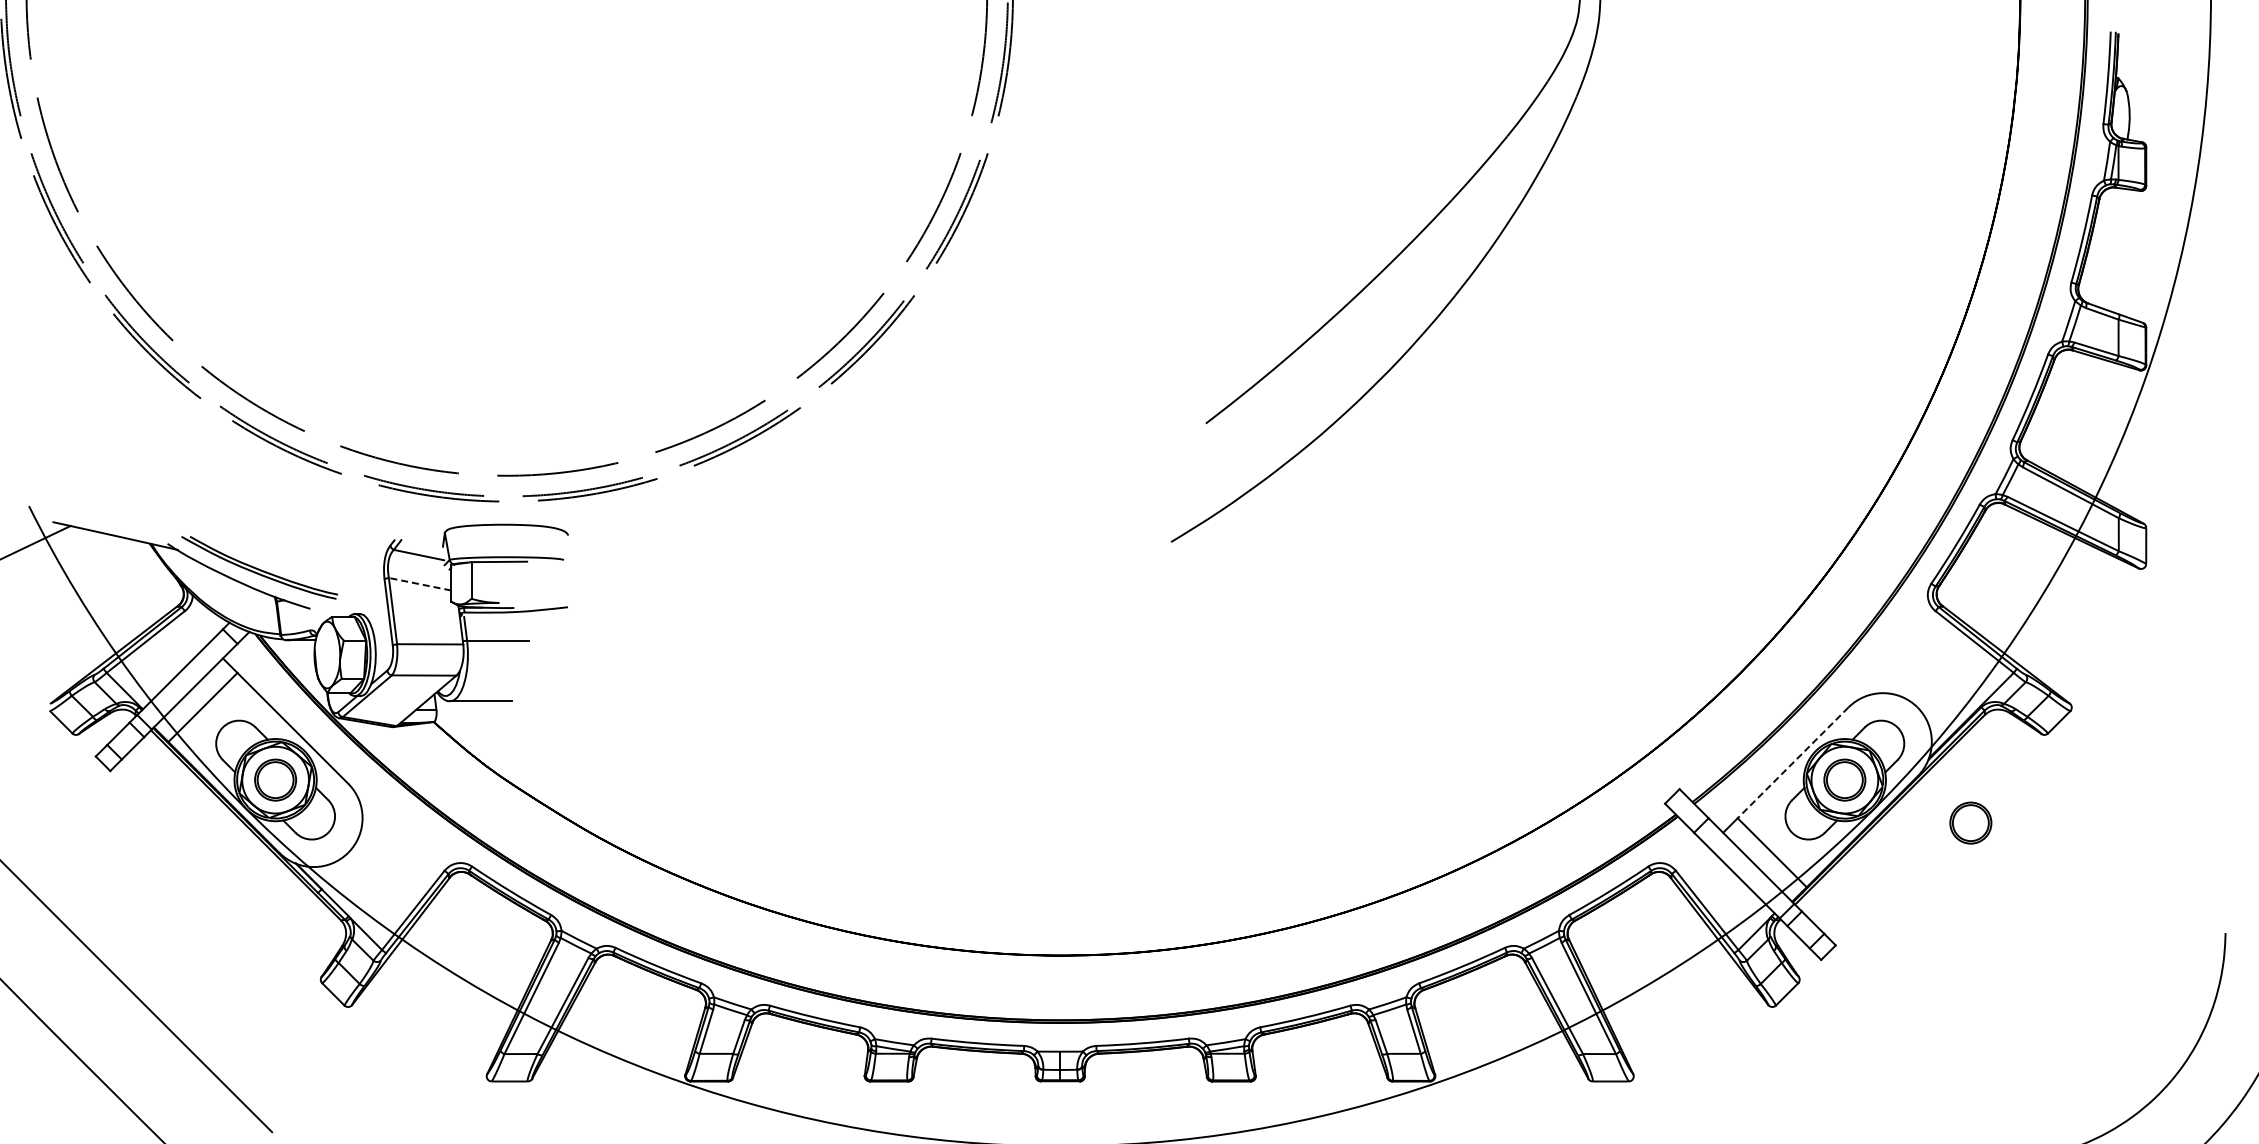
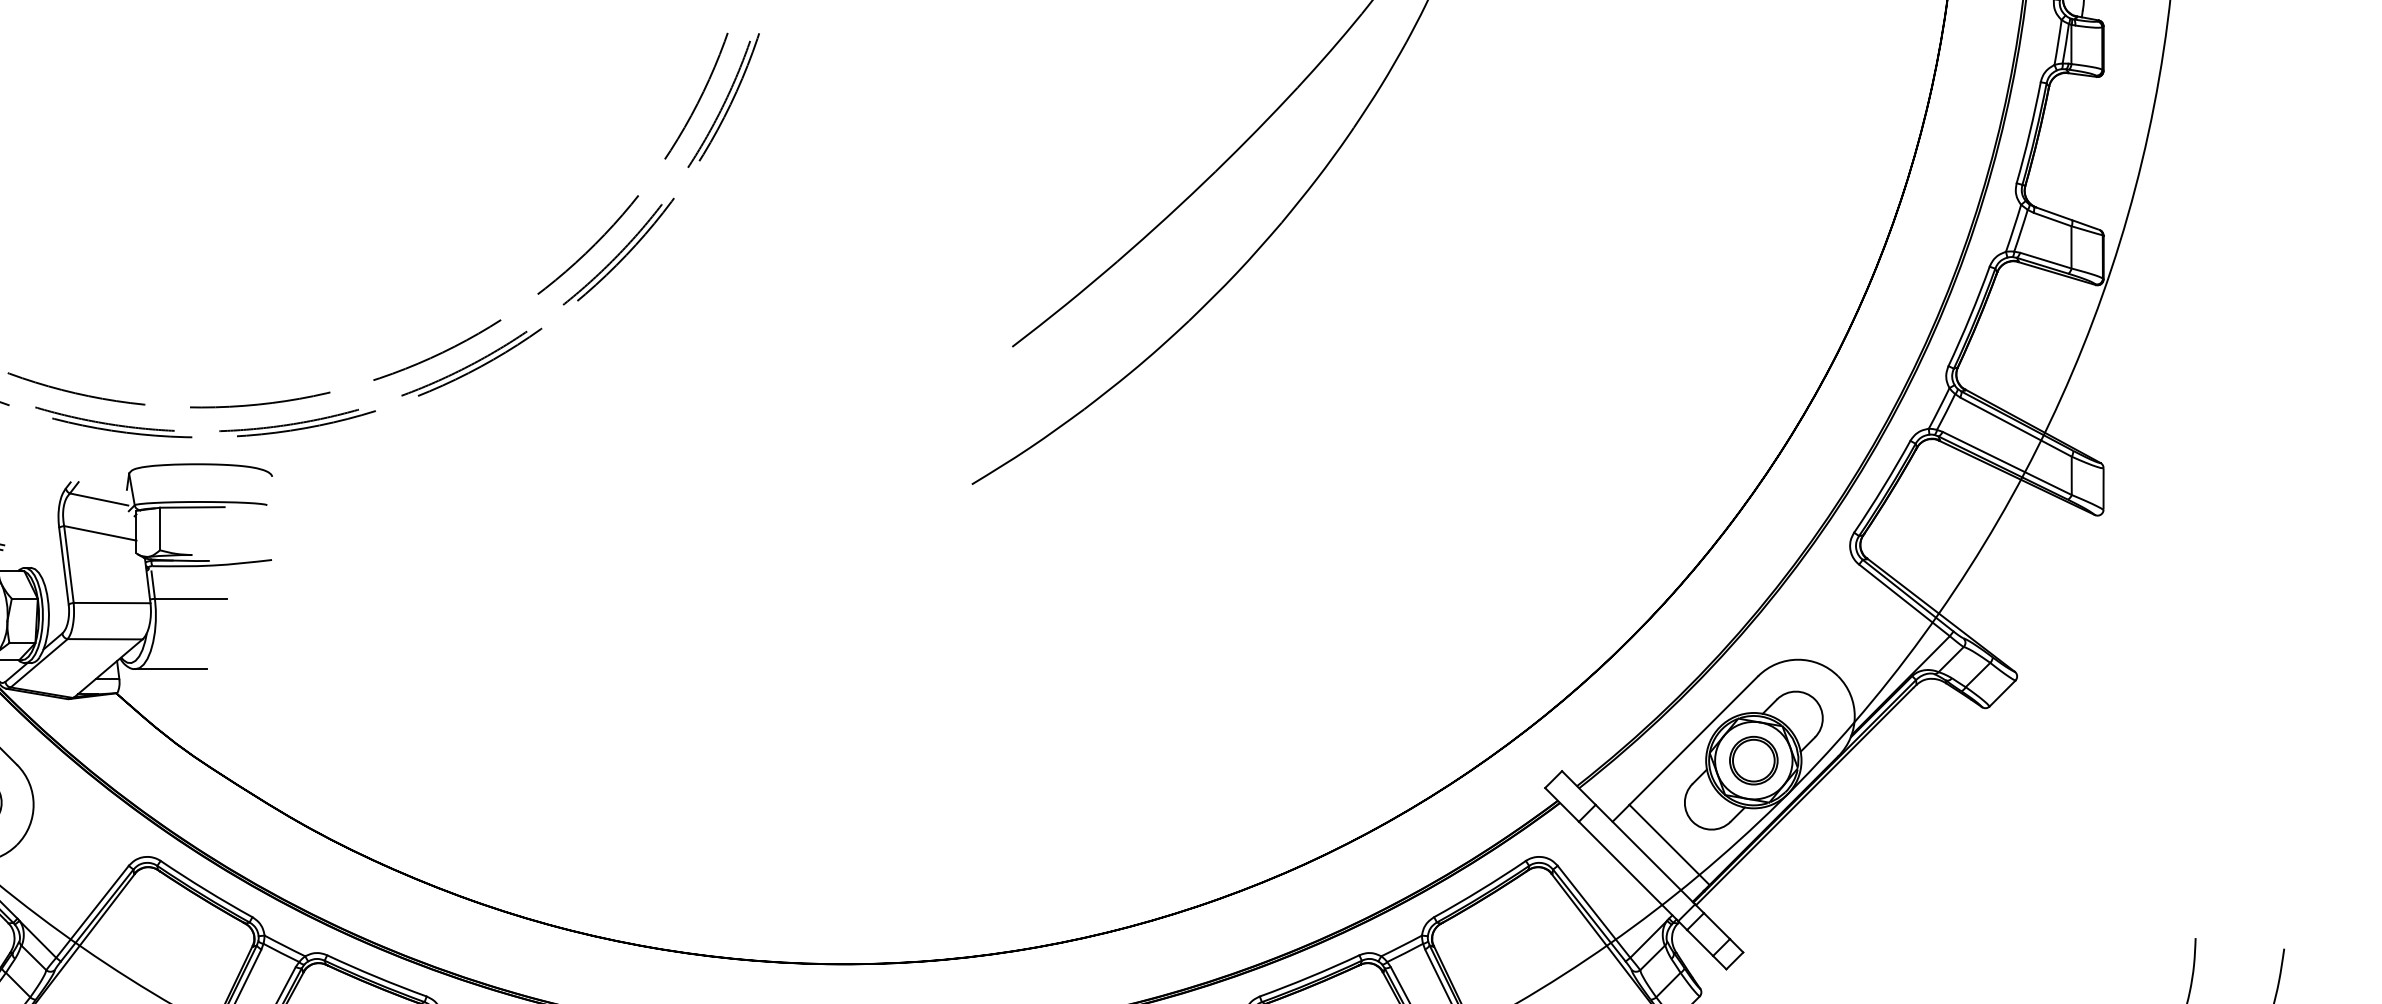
line: (420, 584) -> (100, 533), dashed -> solid
line: (1792, 763) -> (1693, 741), dashed -> solid
part: (1970, 822) -> (1899, 809), removed

